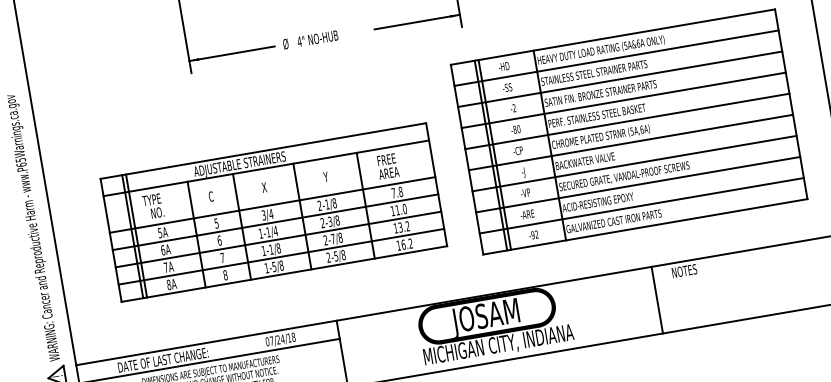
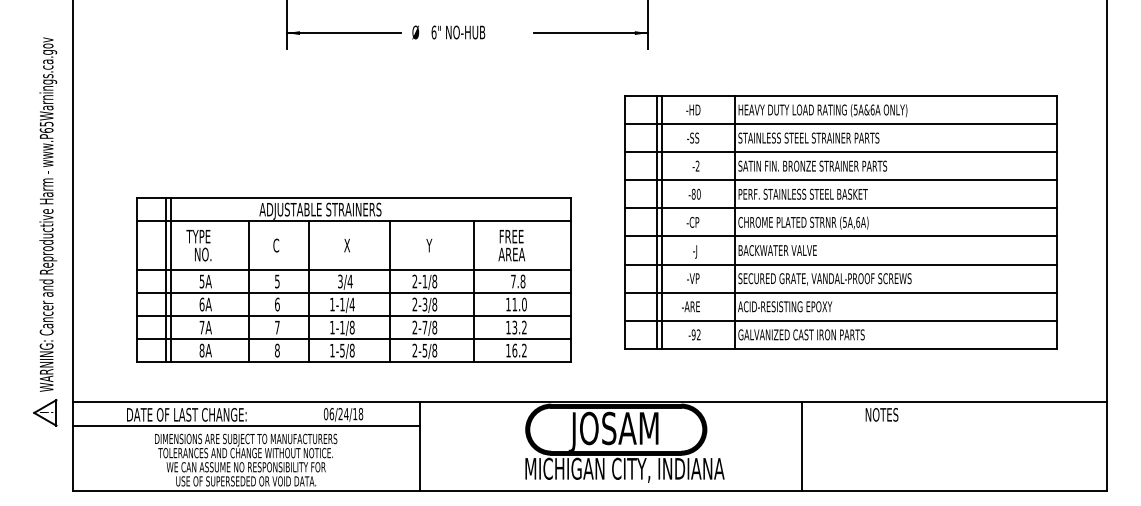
text: (299, 41) -> (433, 32), 4" -> 6"
part: (273, 212) -> (353, 279), moved
line: (657, 300) -> (802, 446), moved
text: (271, 340) -> (331, 413), 07/24/18 -> 06/24/18

